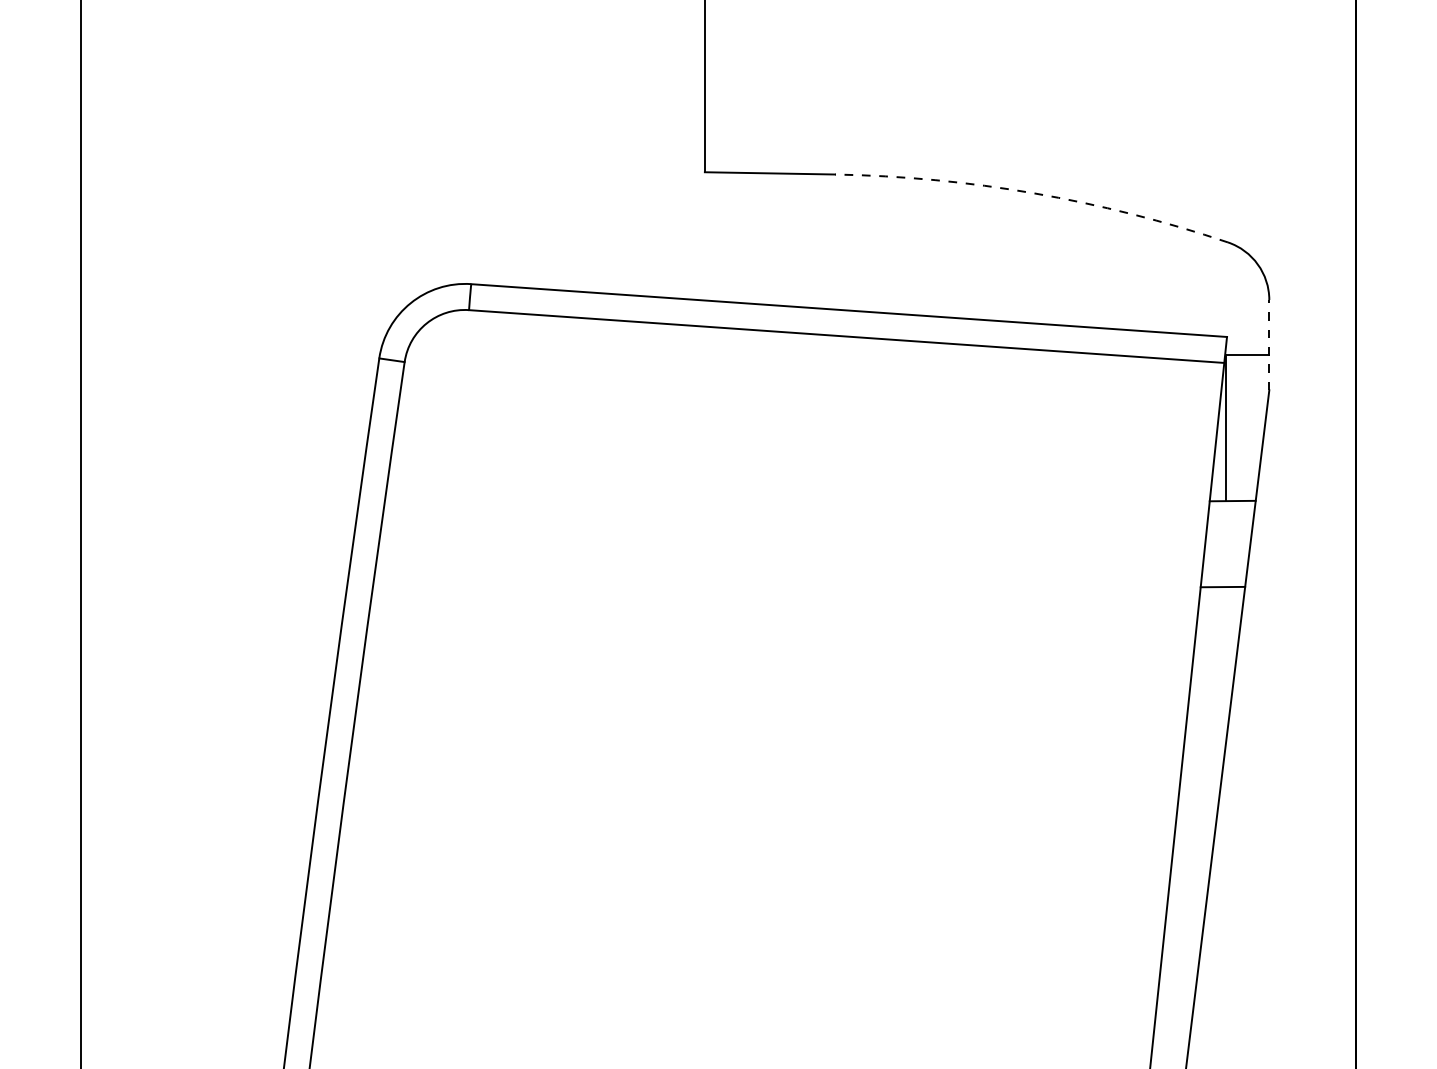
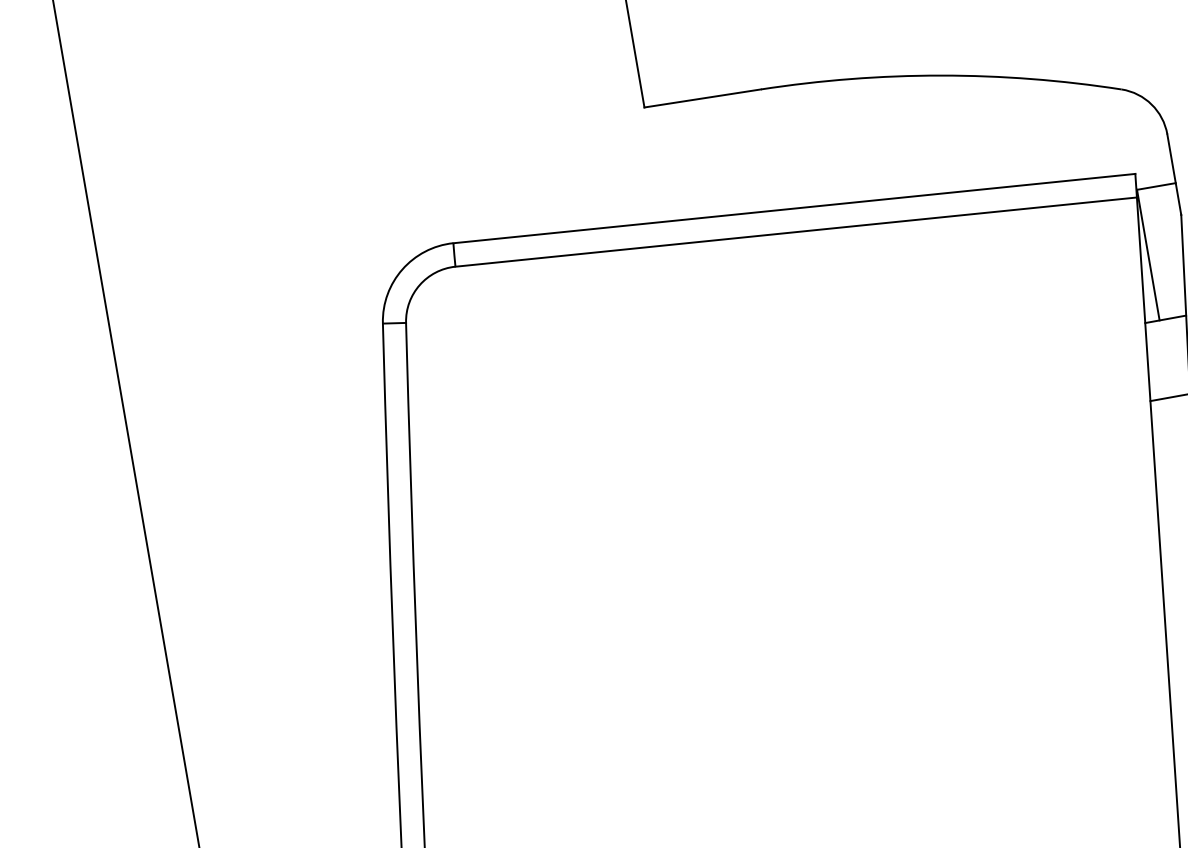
arc: (1034, 193) -> (941, 75), dashed -> solid
line: (1269, 344) -> (1174, 174), dashed -> solid

